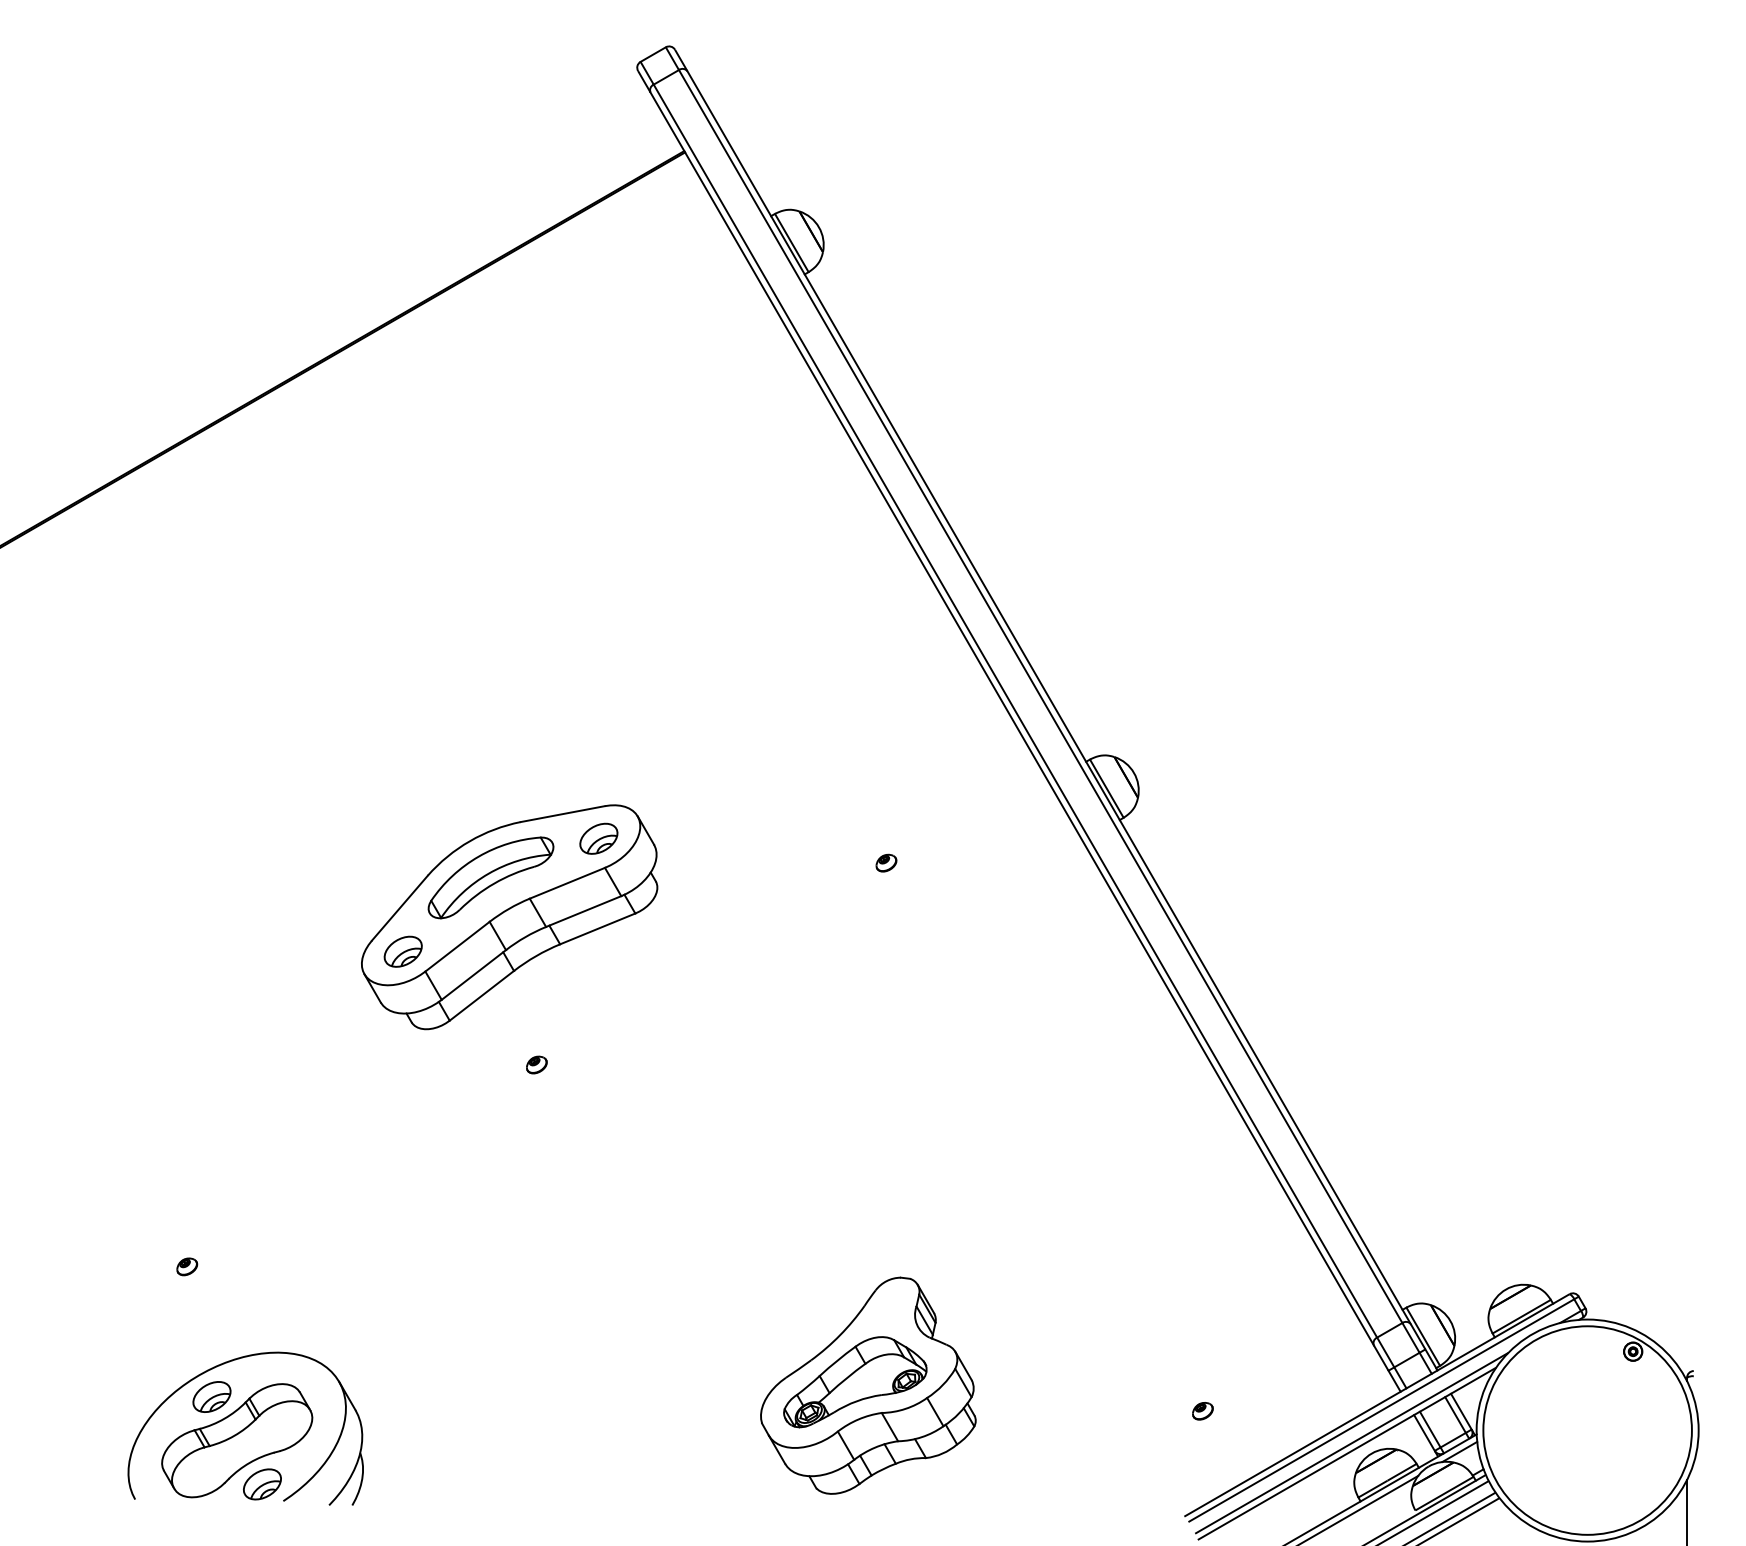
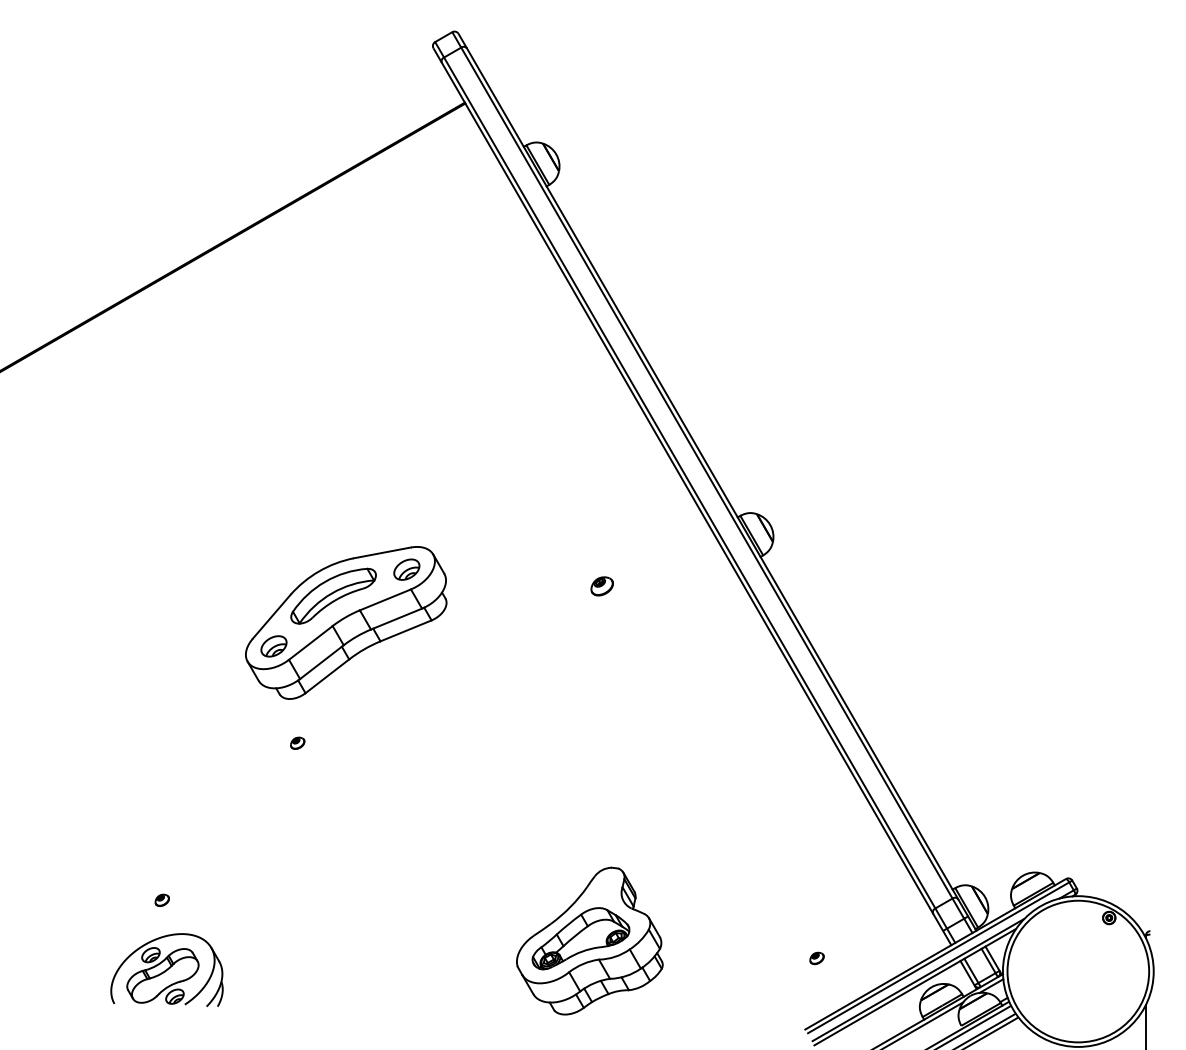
part: (885, 862) -> (601, 585), size x1.6
part: (536, 1063) -> (297, 742), moved
part: (186, 1265) -> (161, 899), moved
part: (244, 1427) -> (166, 969), size x0.7

